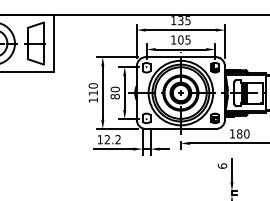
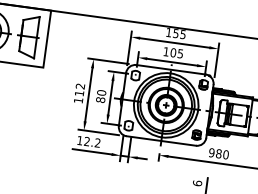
text: (180, 20) -> (175, 33), 135 -> 155
text: (92, 85) -> (79, 85), 110 -> 112
text: (232, 133) -> (211, 152), 180 -> 980

